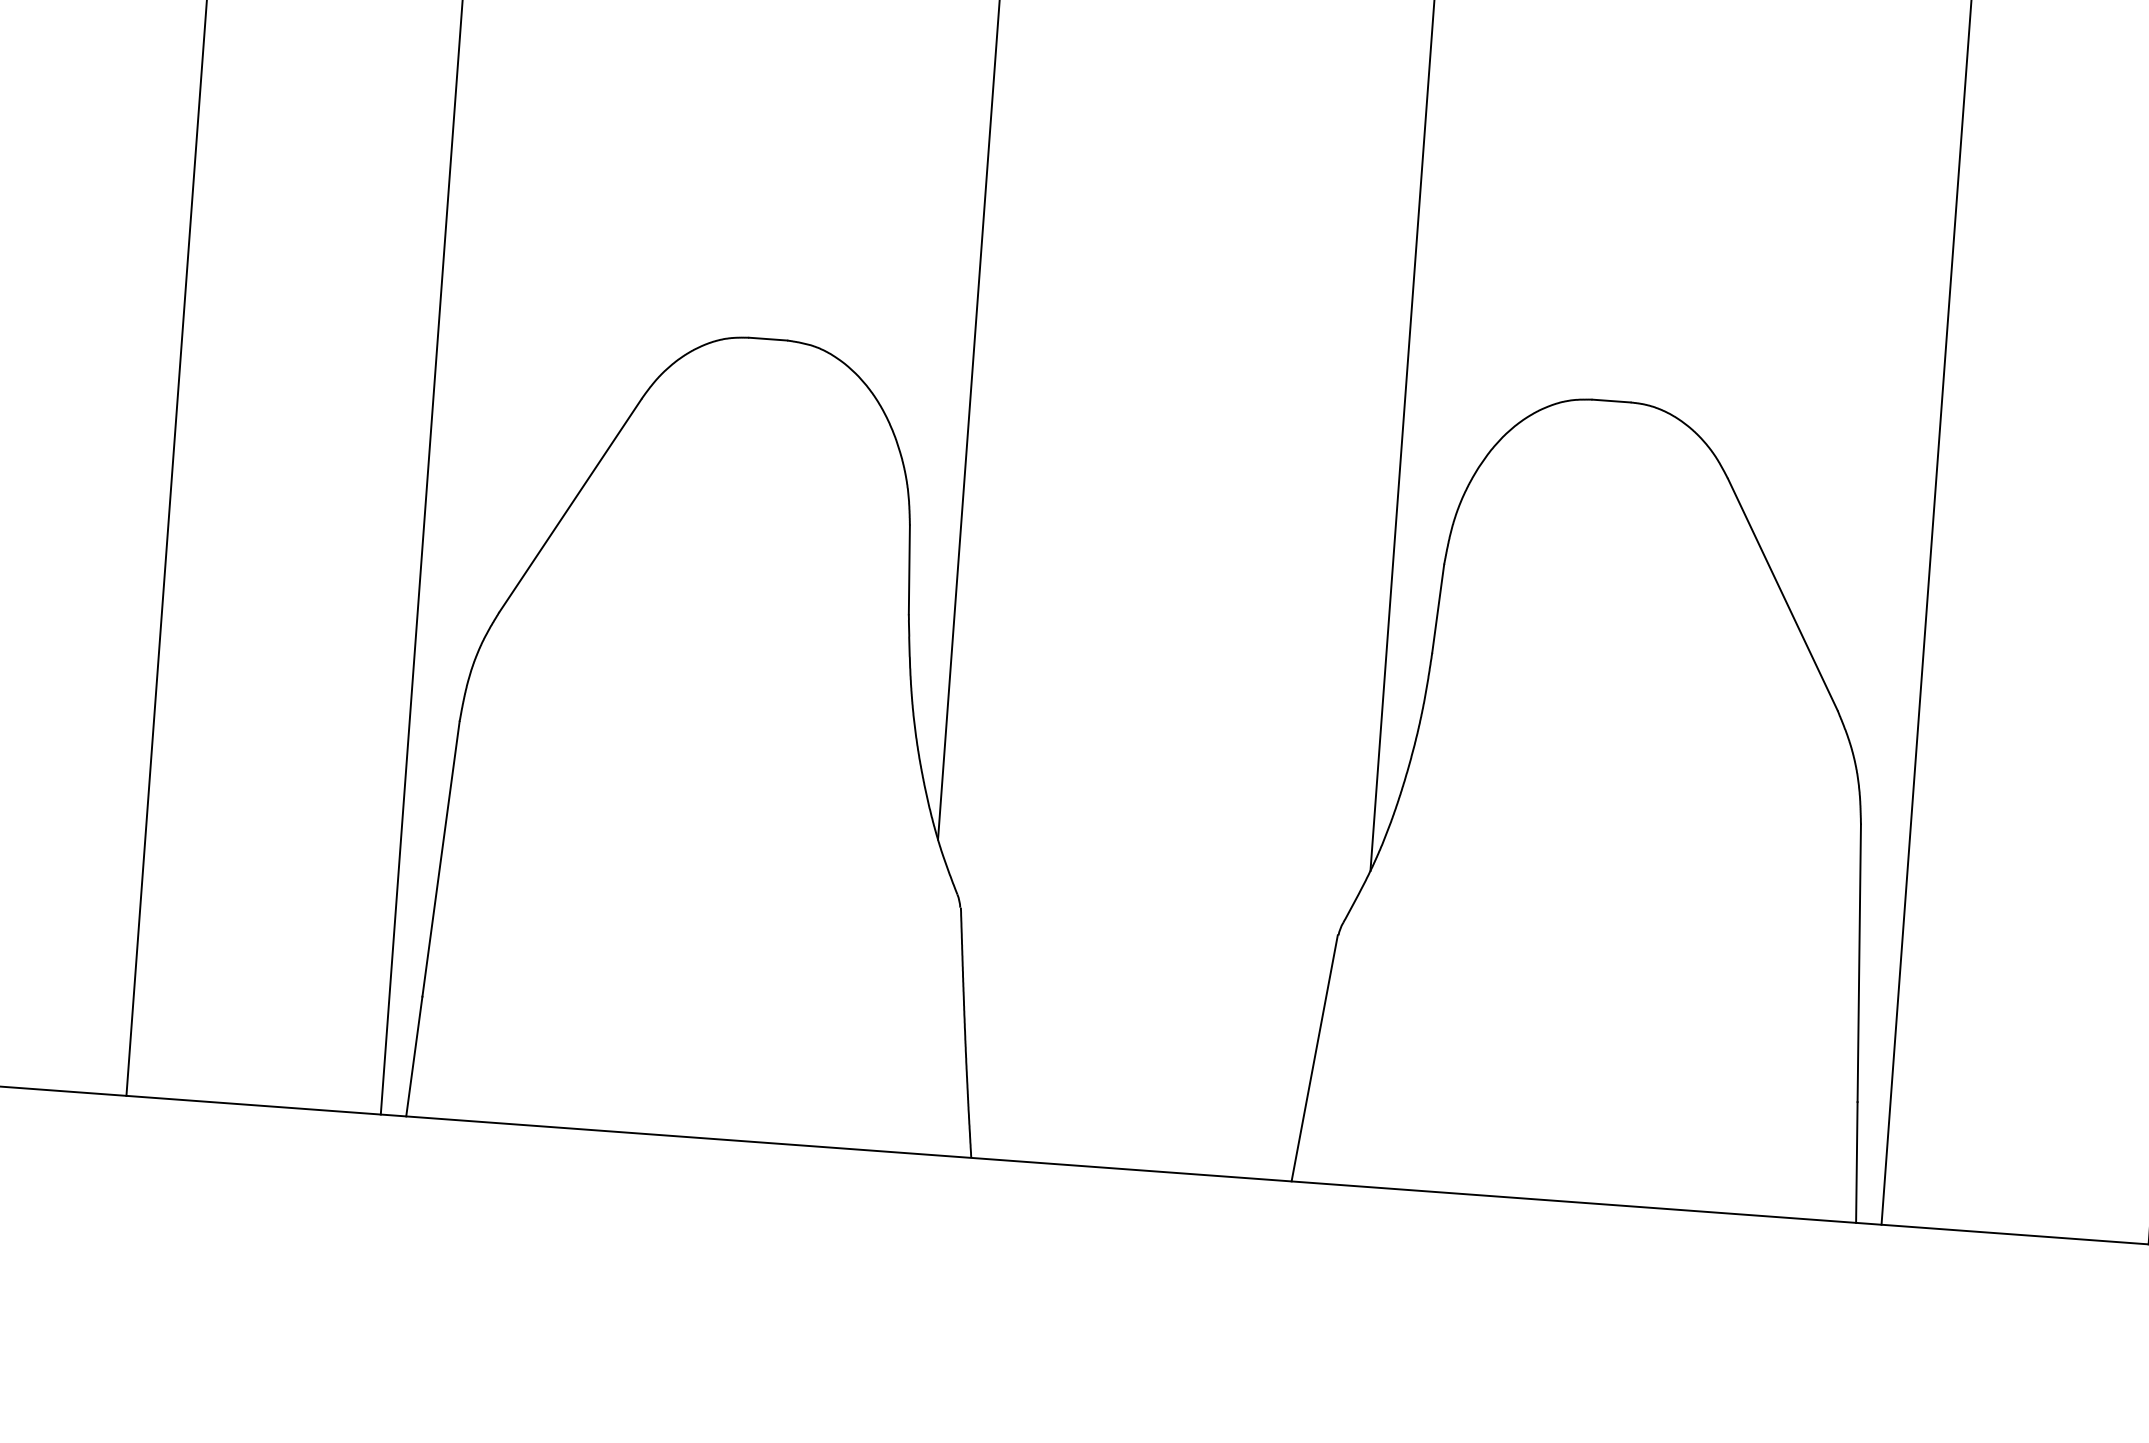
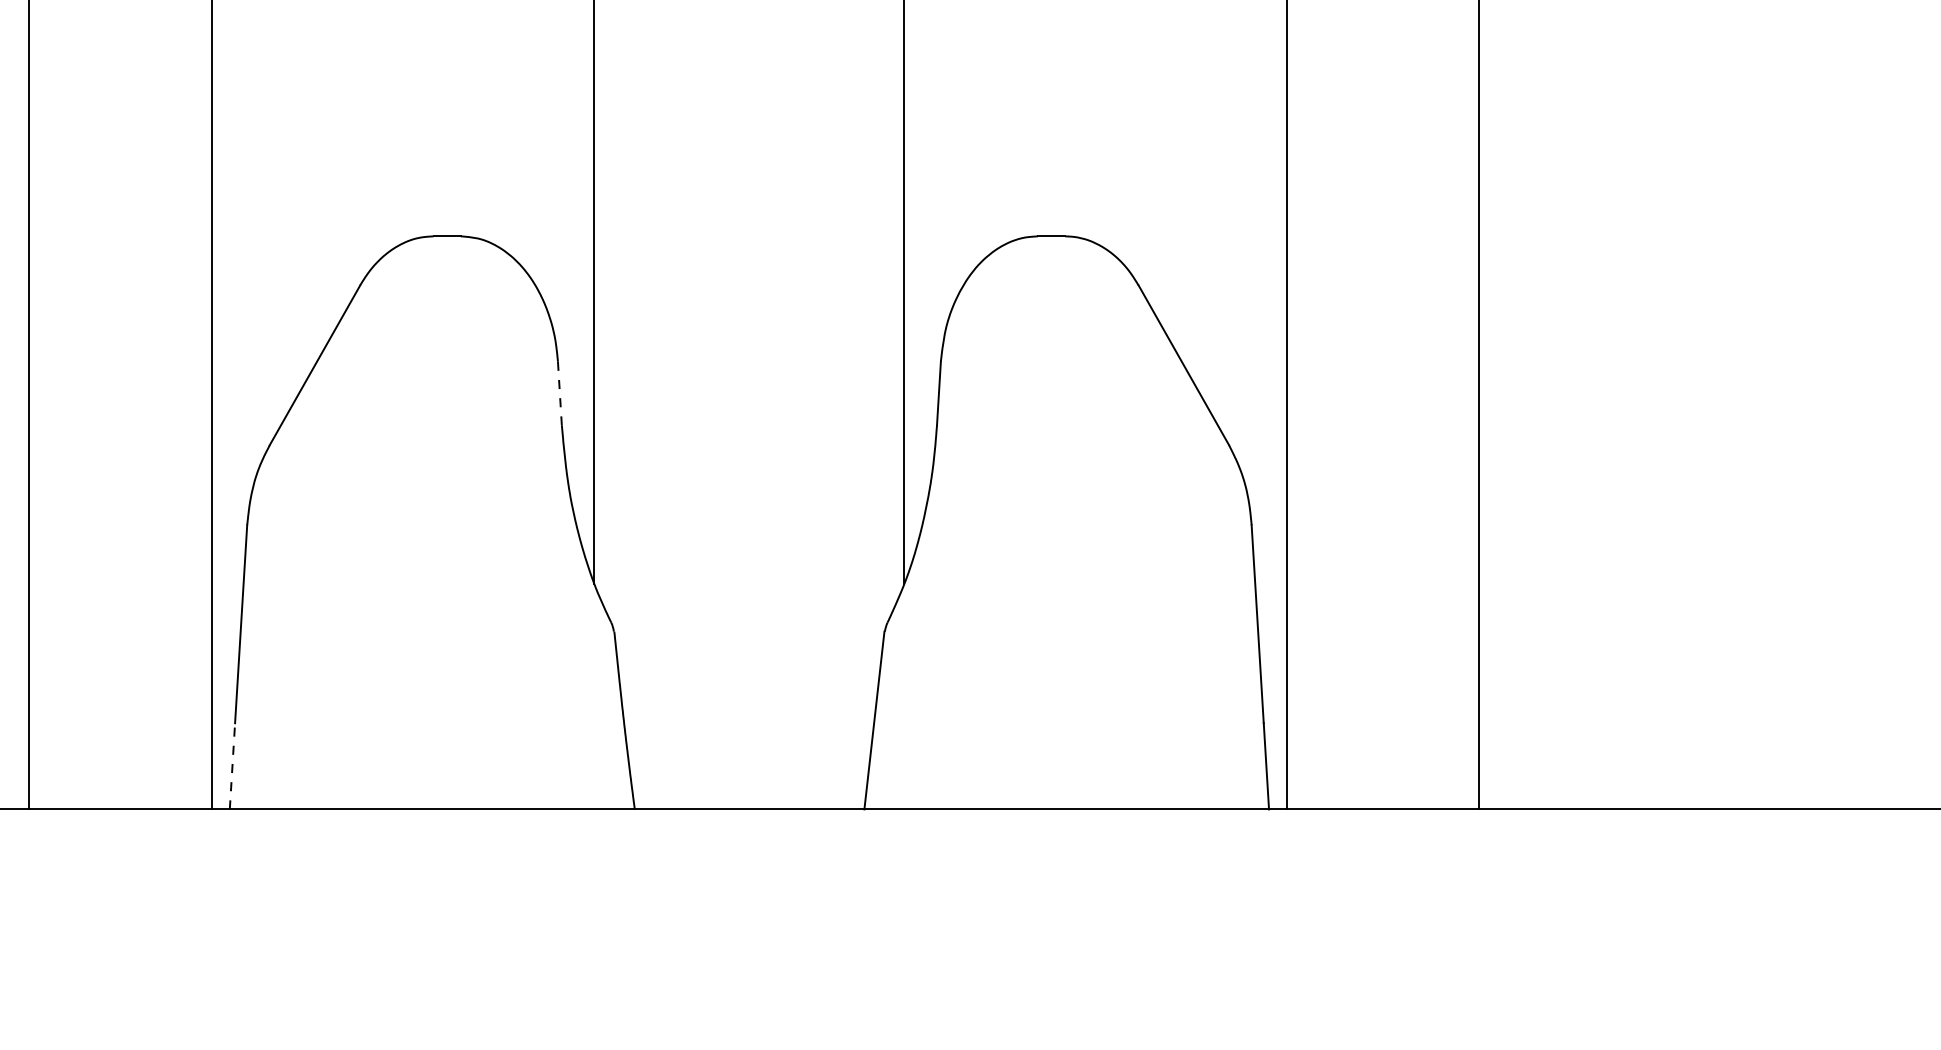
line: (908, 569) -> (559, 393), solid -> dashed
line: (414, 1055) -> (232, 765), solid -> dashed

